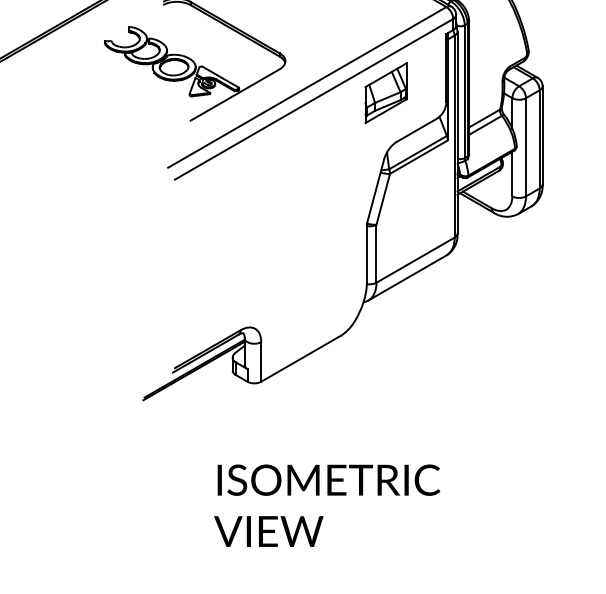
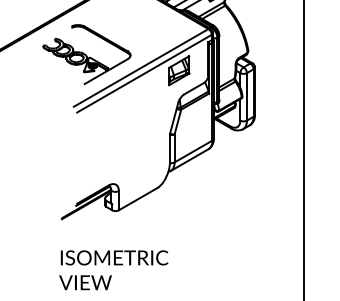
text: (326, 506) -> (113, 270), moved

